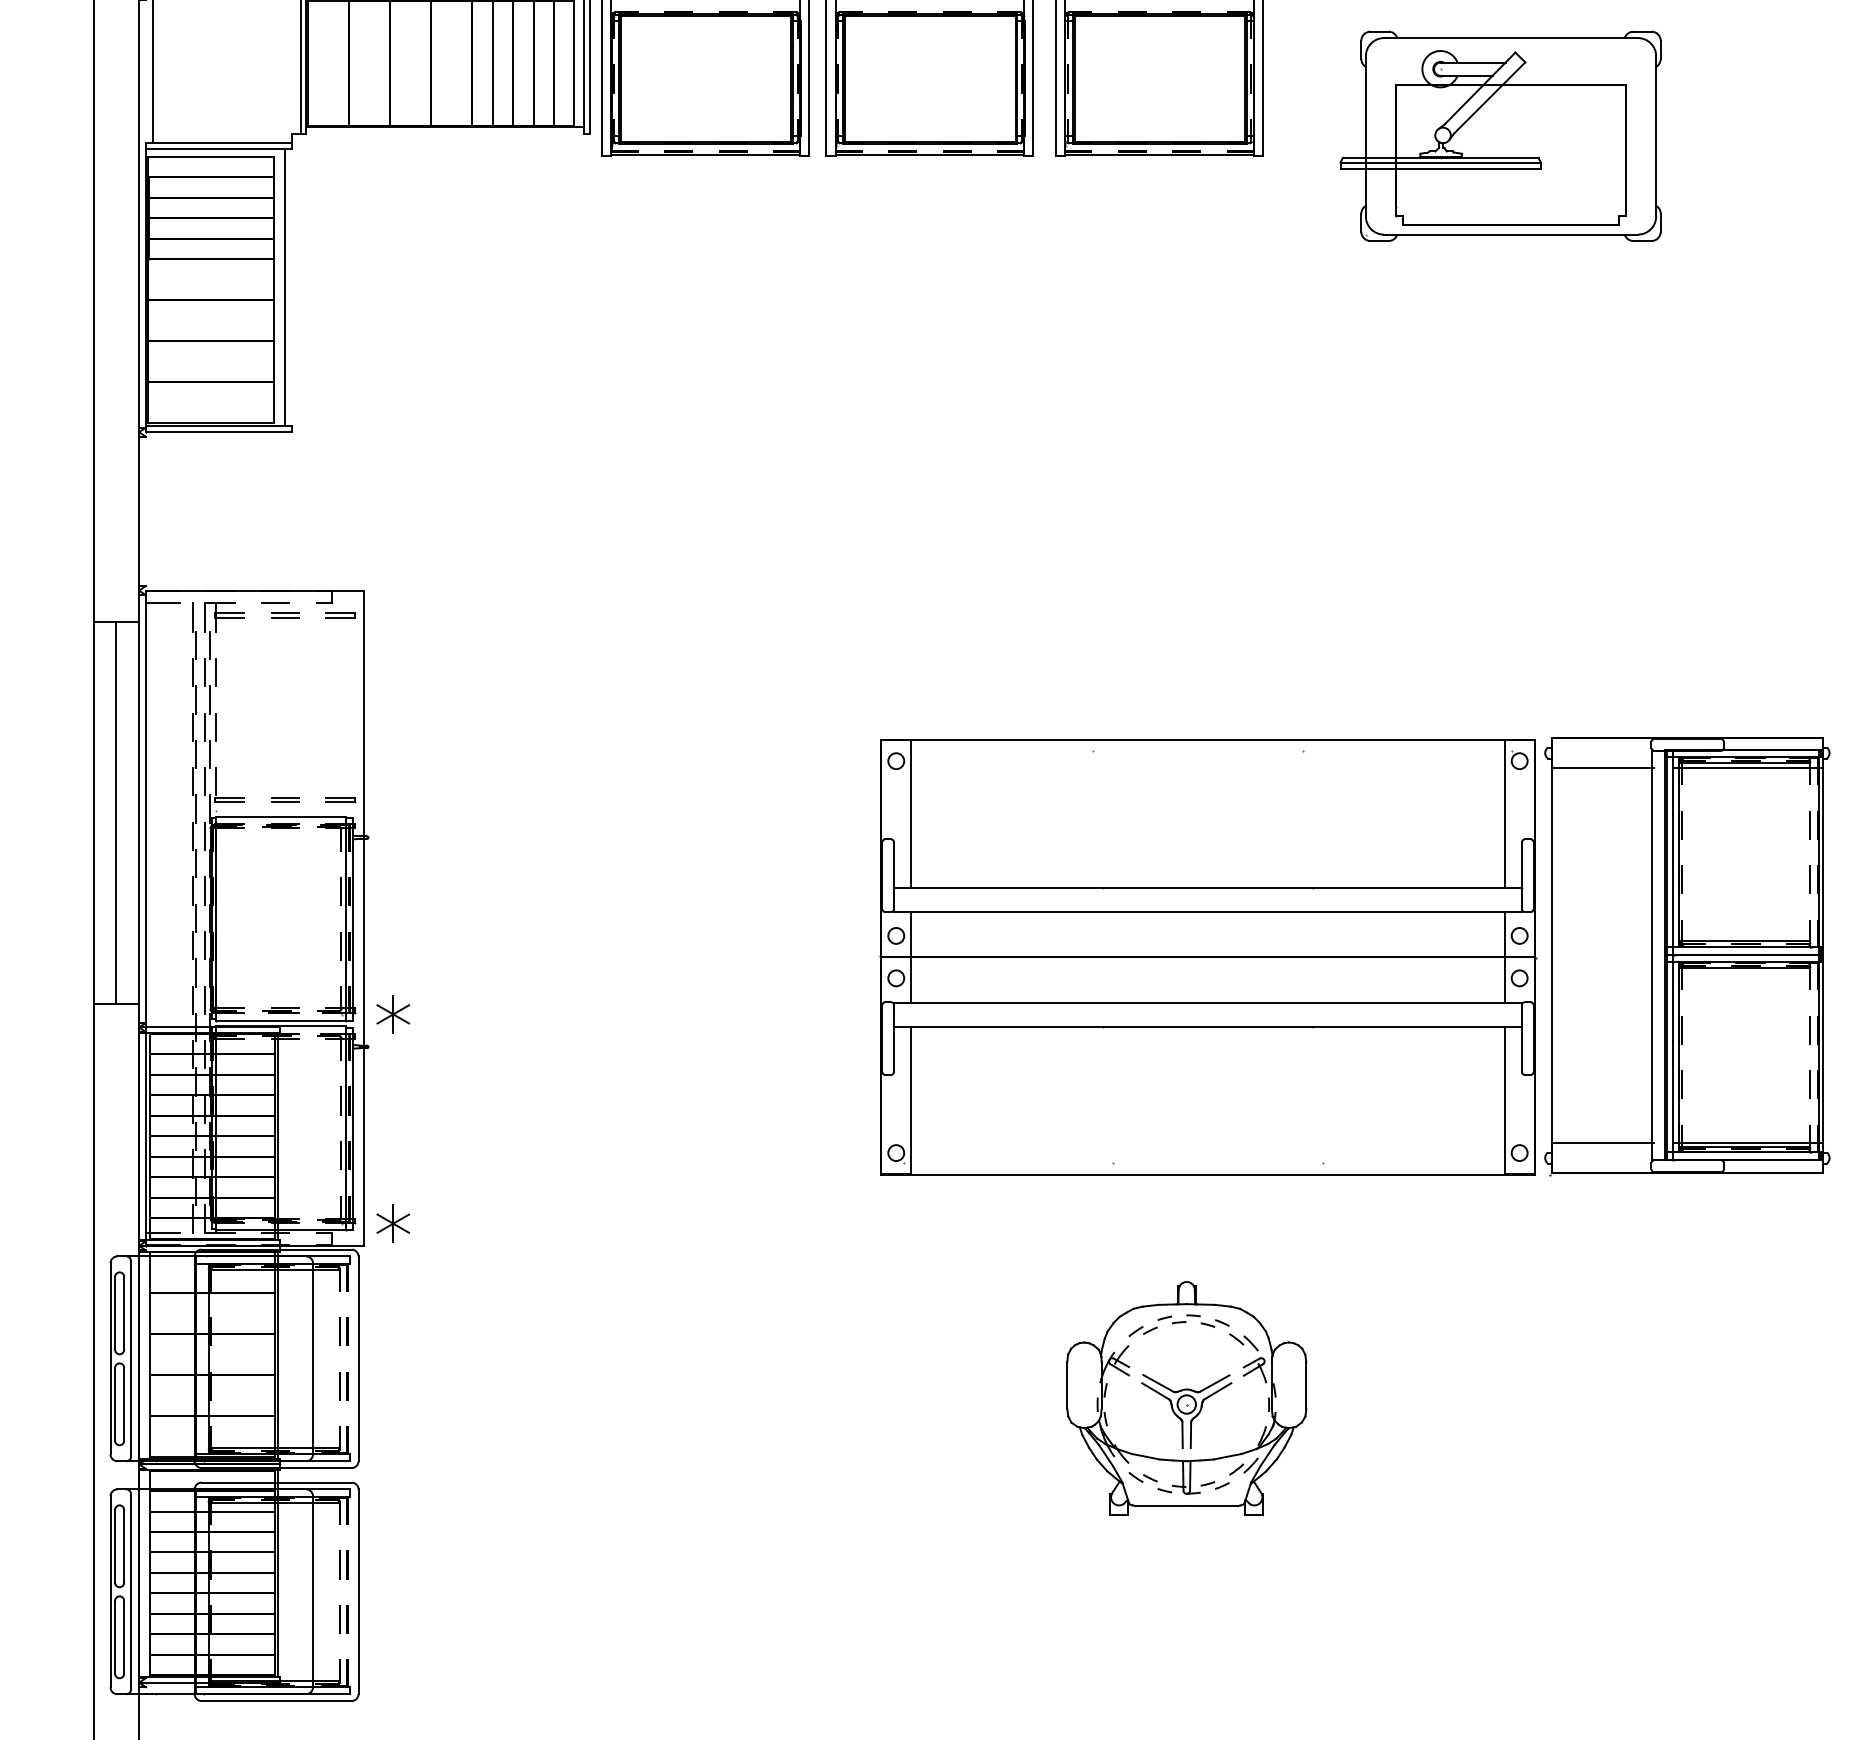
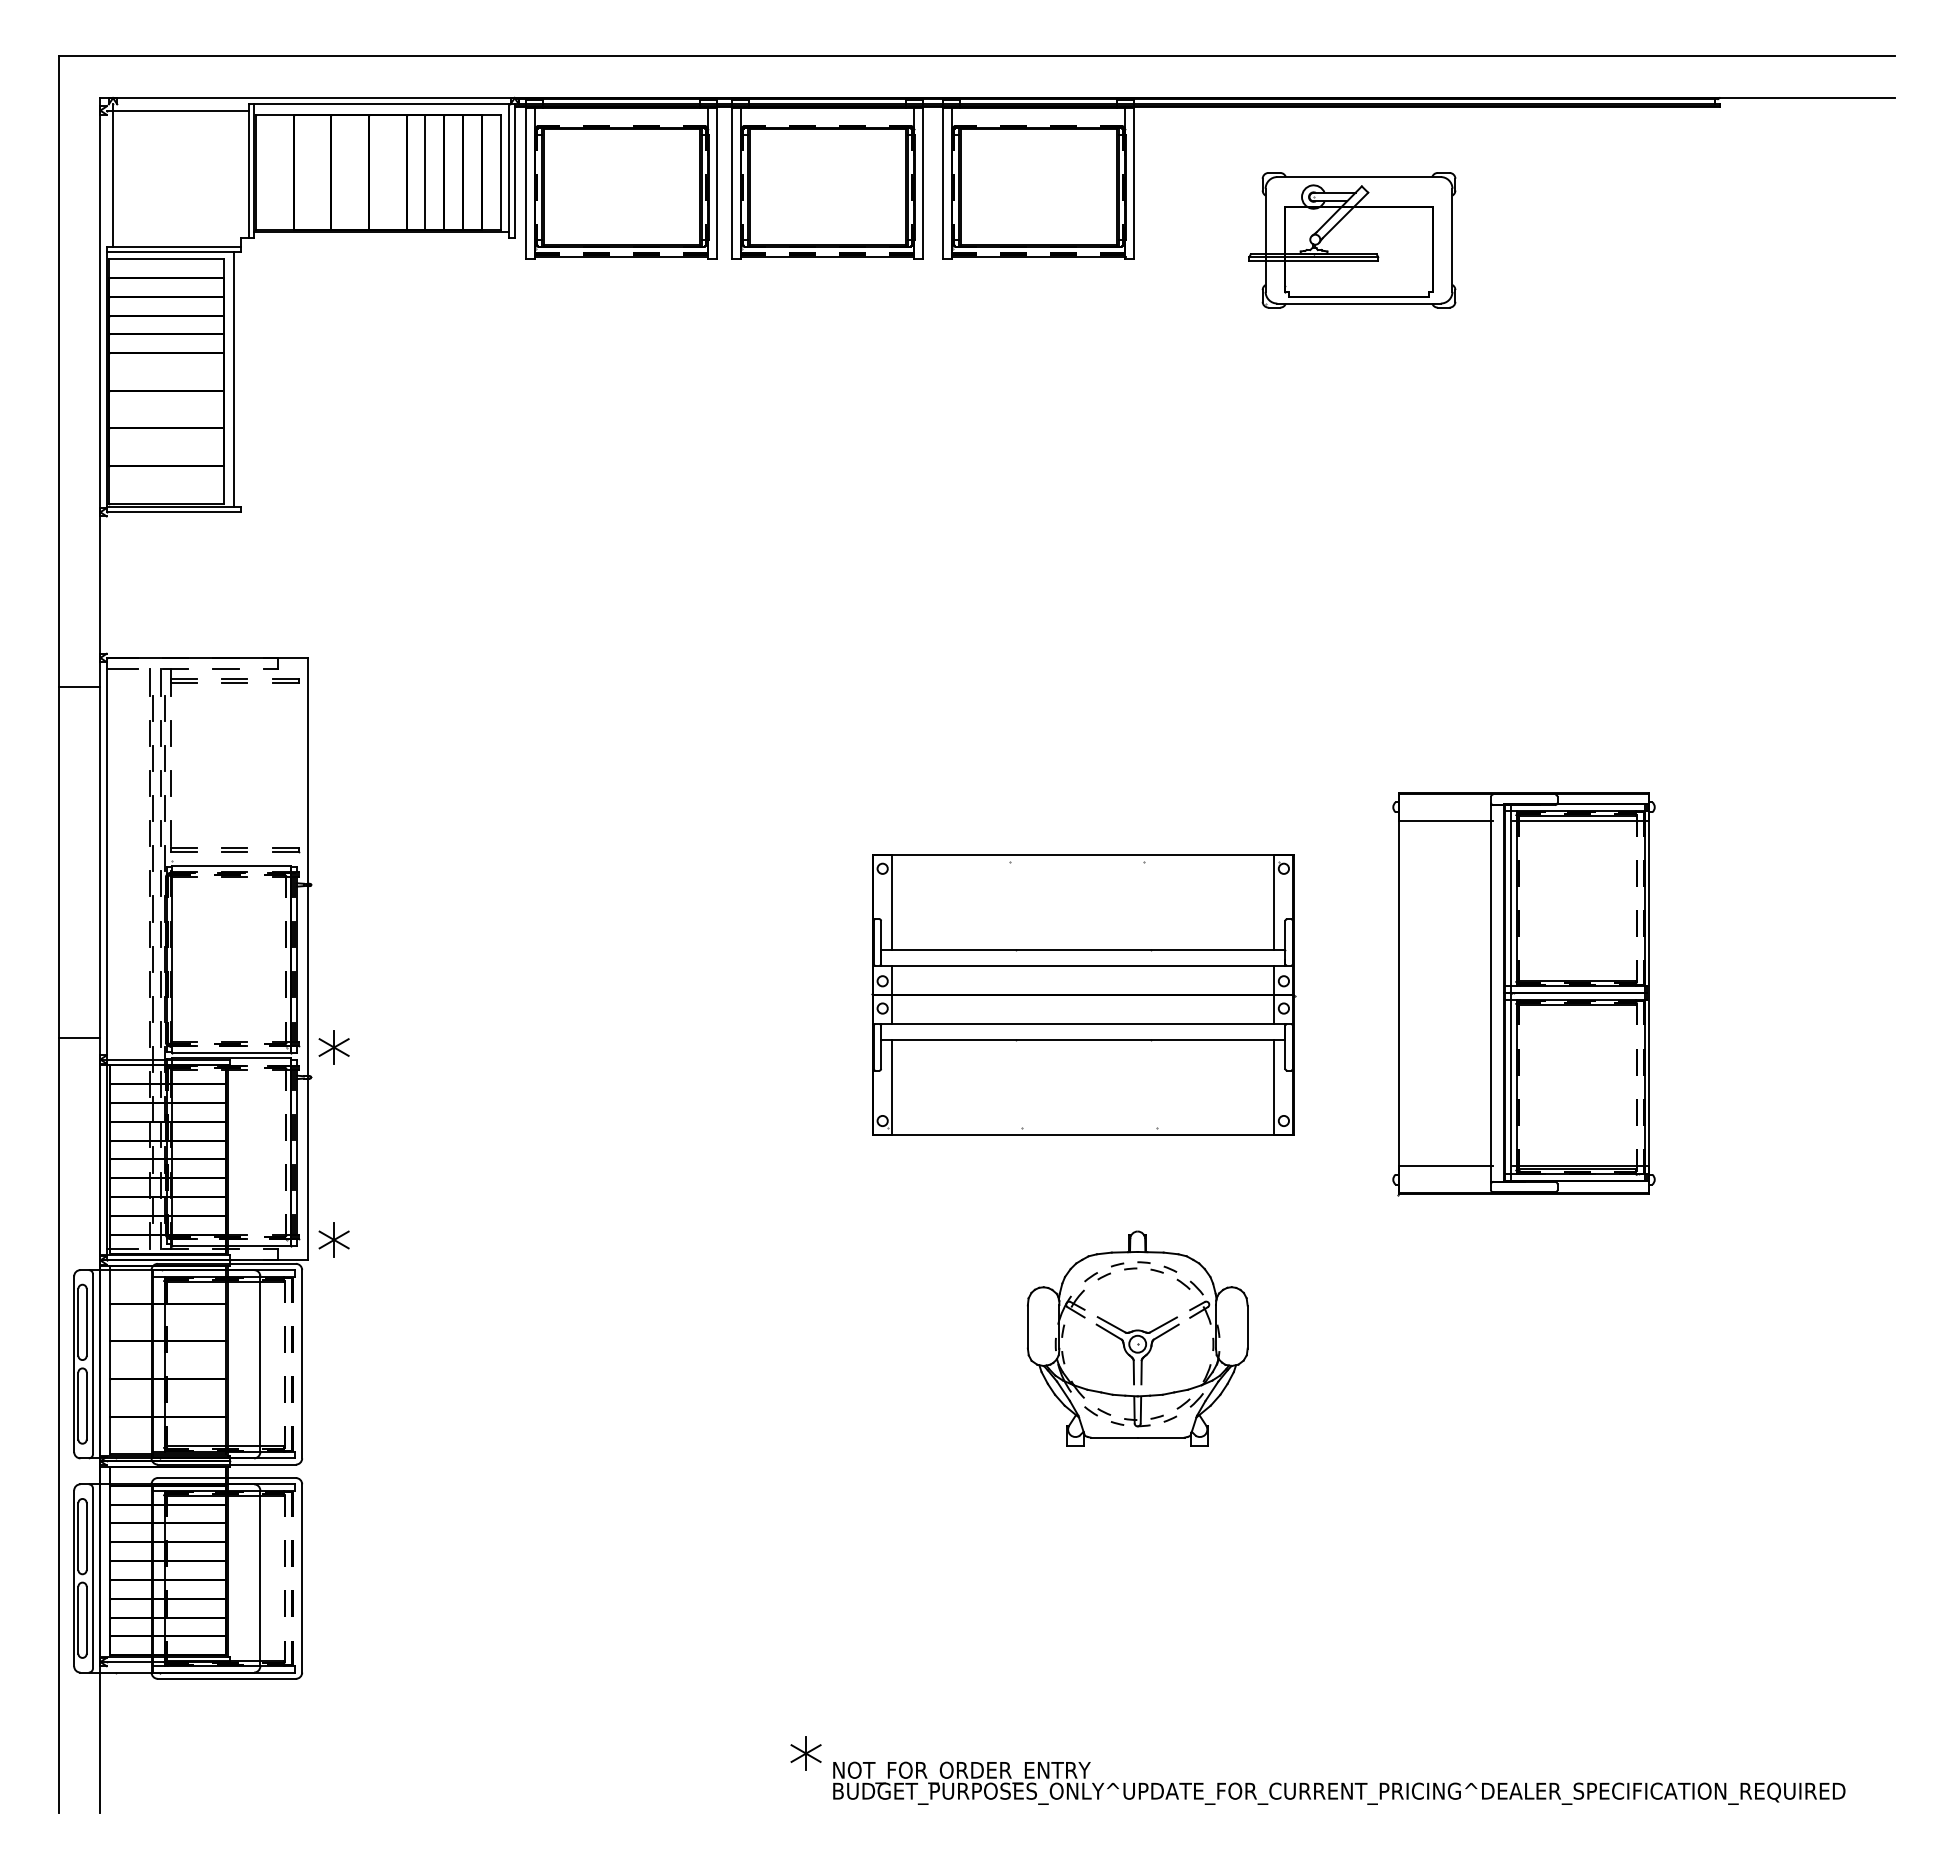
part: (1500, 136) -> (1352, 240), size x0.7
line: (116, 813) -> (79, 862), removed
part: (1208, 956) -> (1083, 994), size x0.7
part: (1186, 1398) -> (1137, 1338), moved

